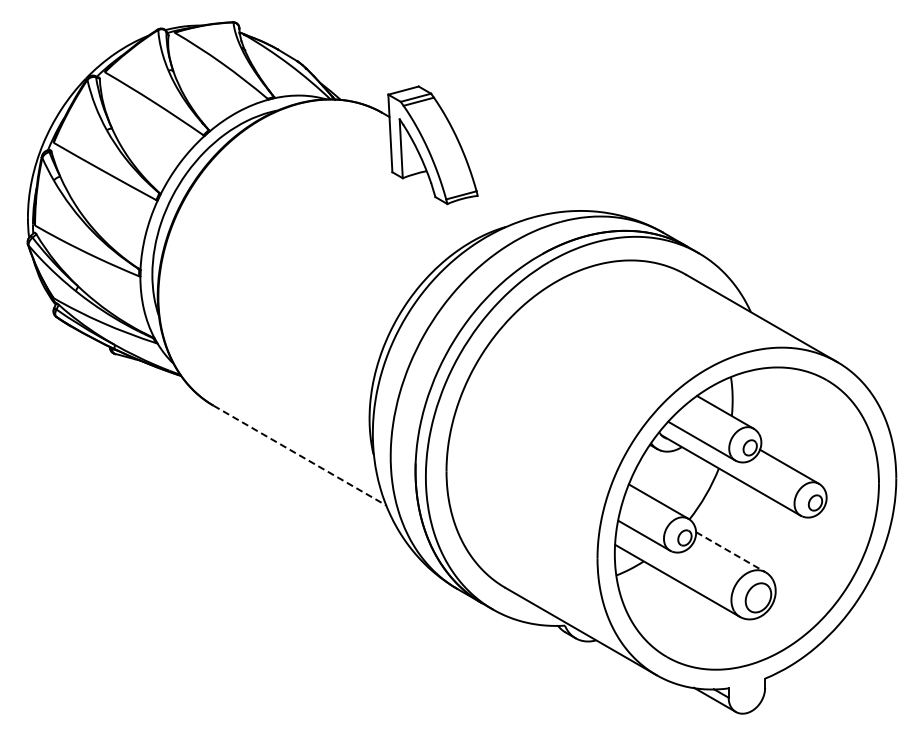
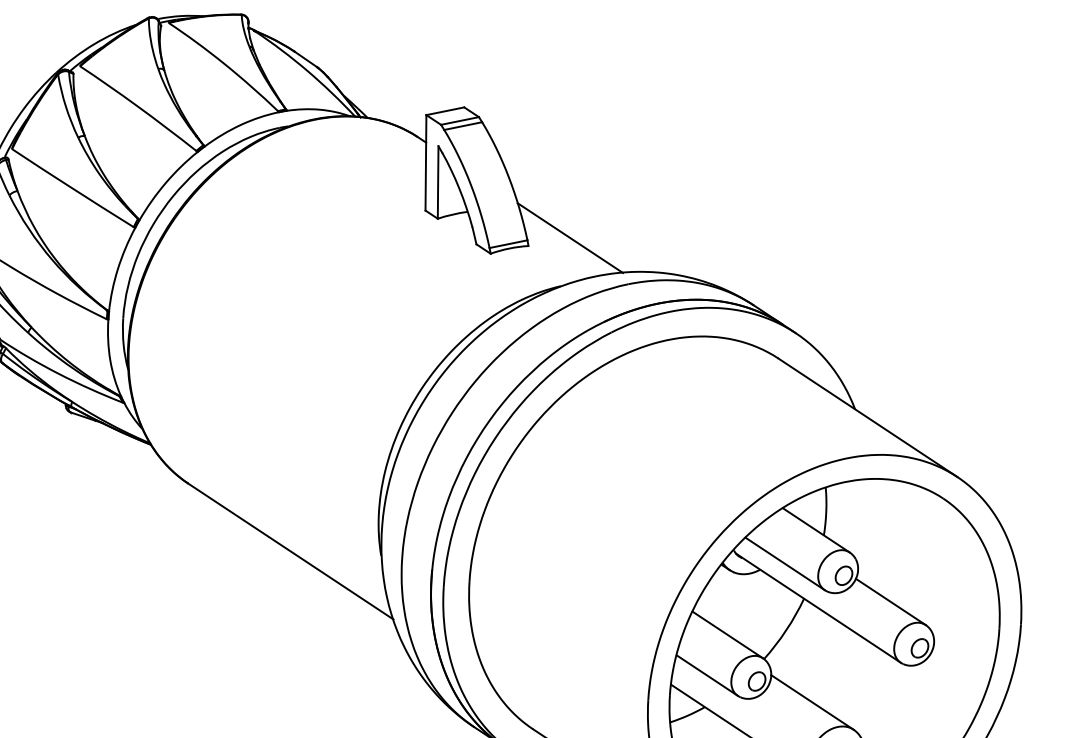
line: (510, 187) -> (569, 238), added
line: (300, 455) -> (291, 551), dashed -> solid
line: (731, 552) -> (813, 702), dashed -> solid

